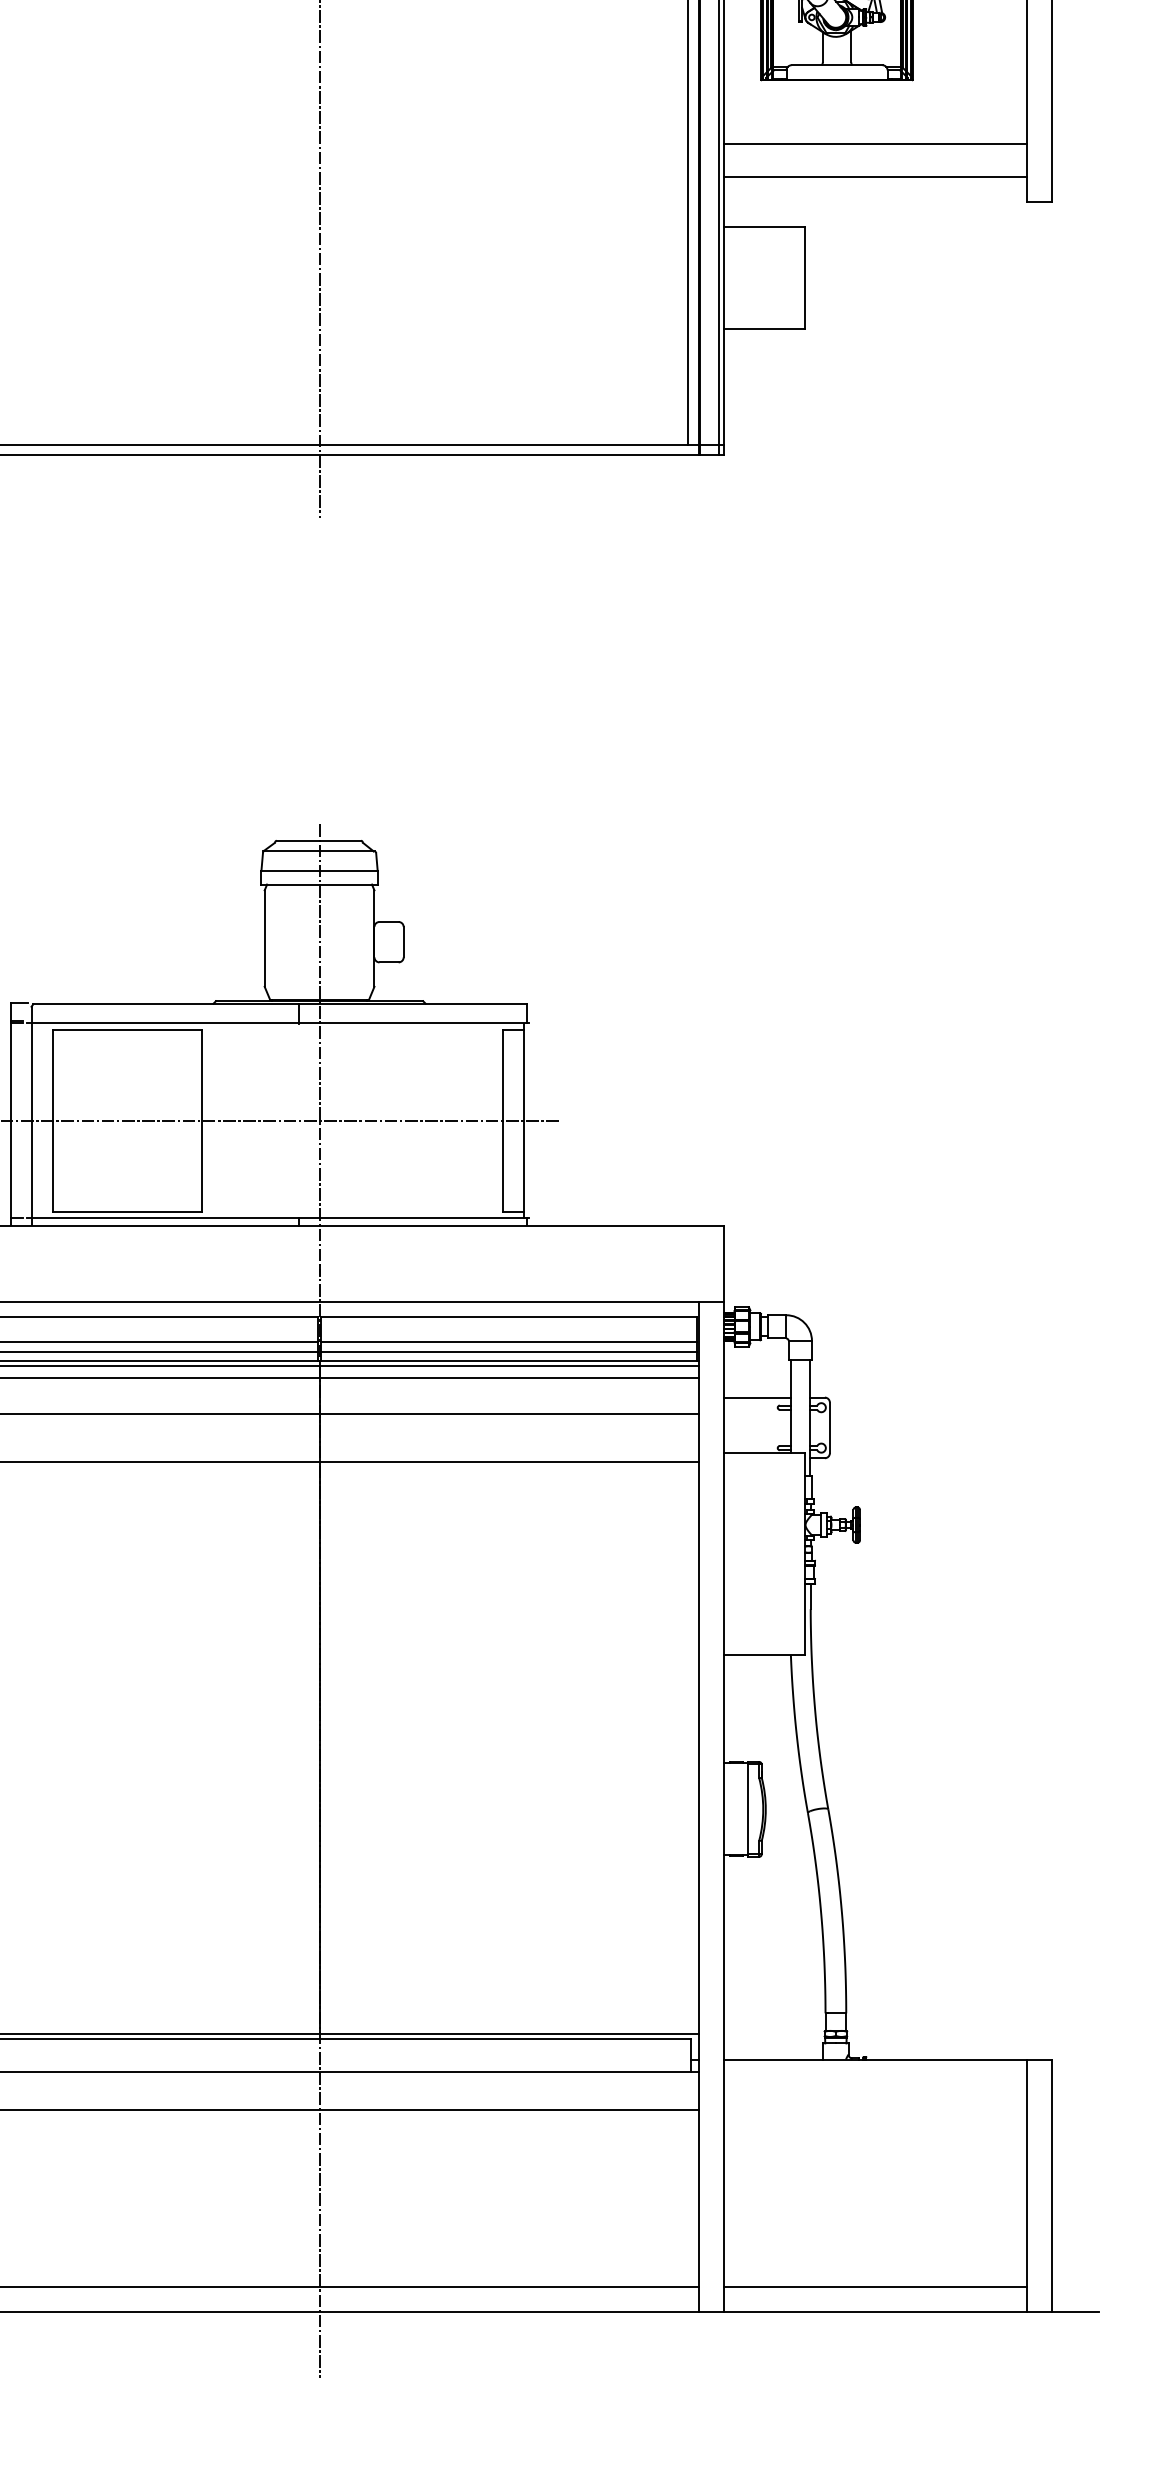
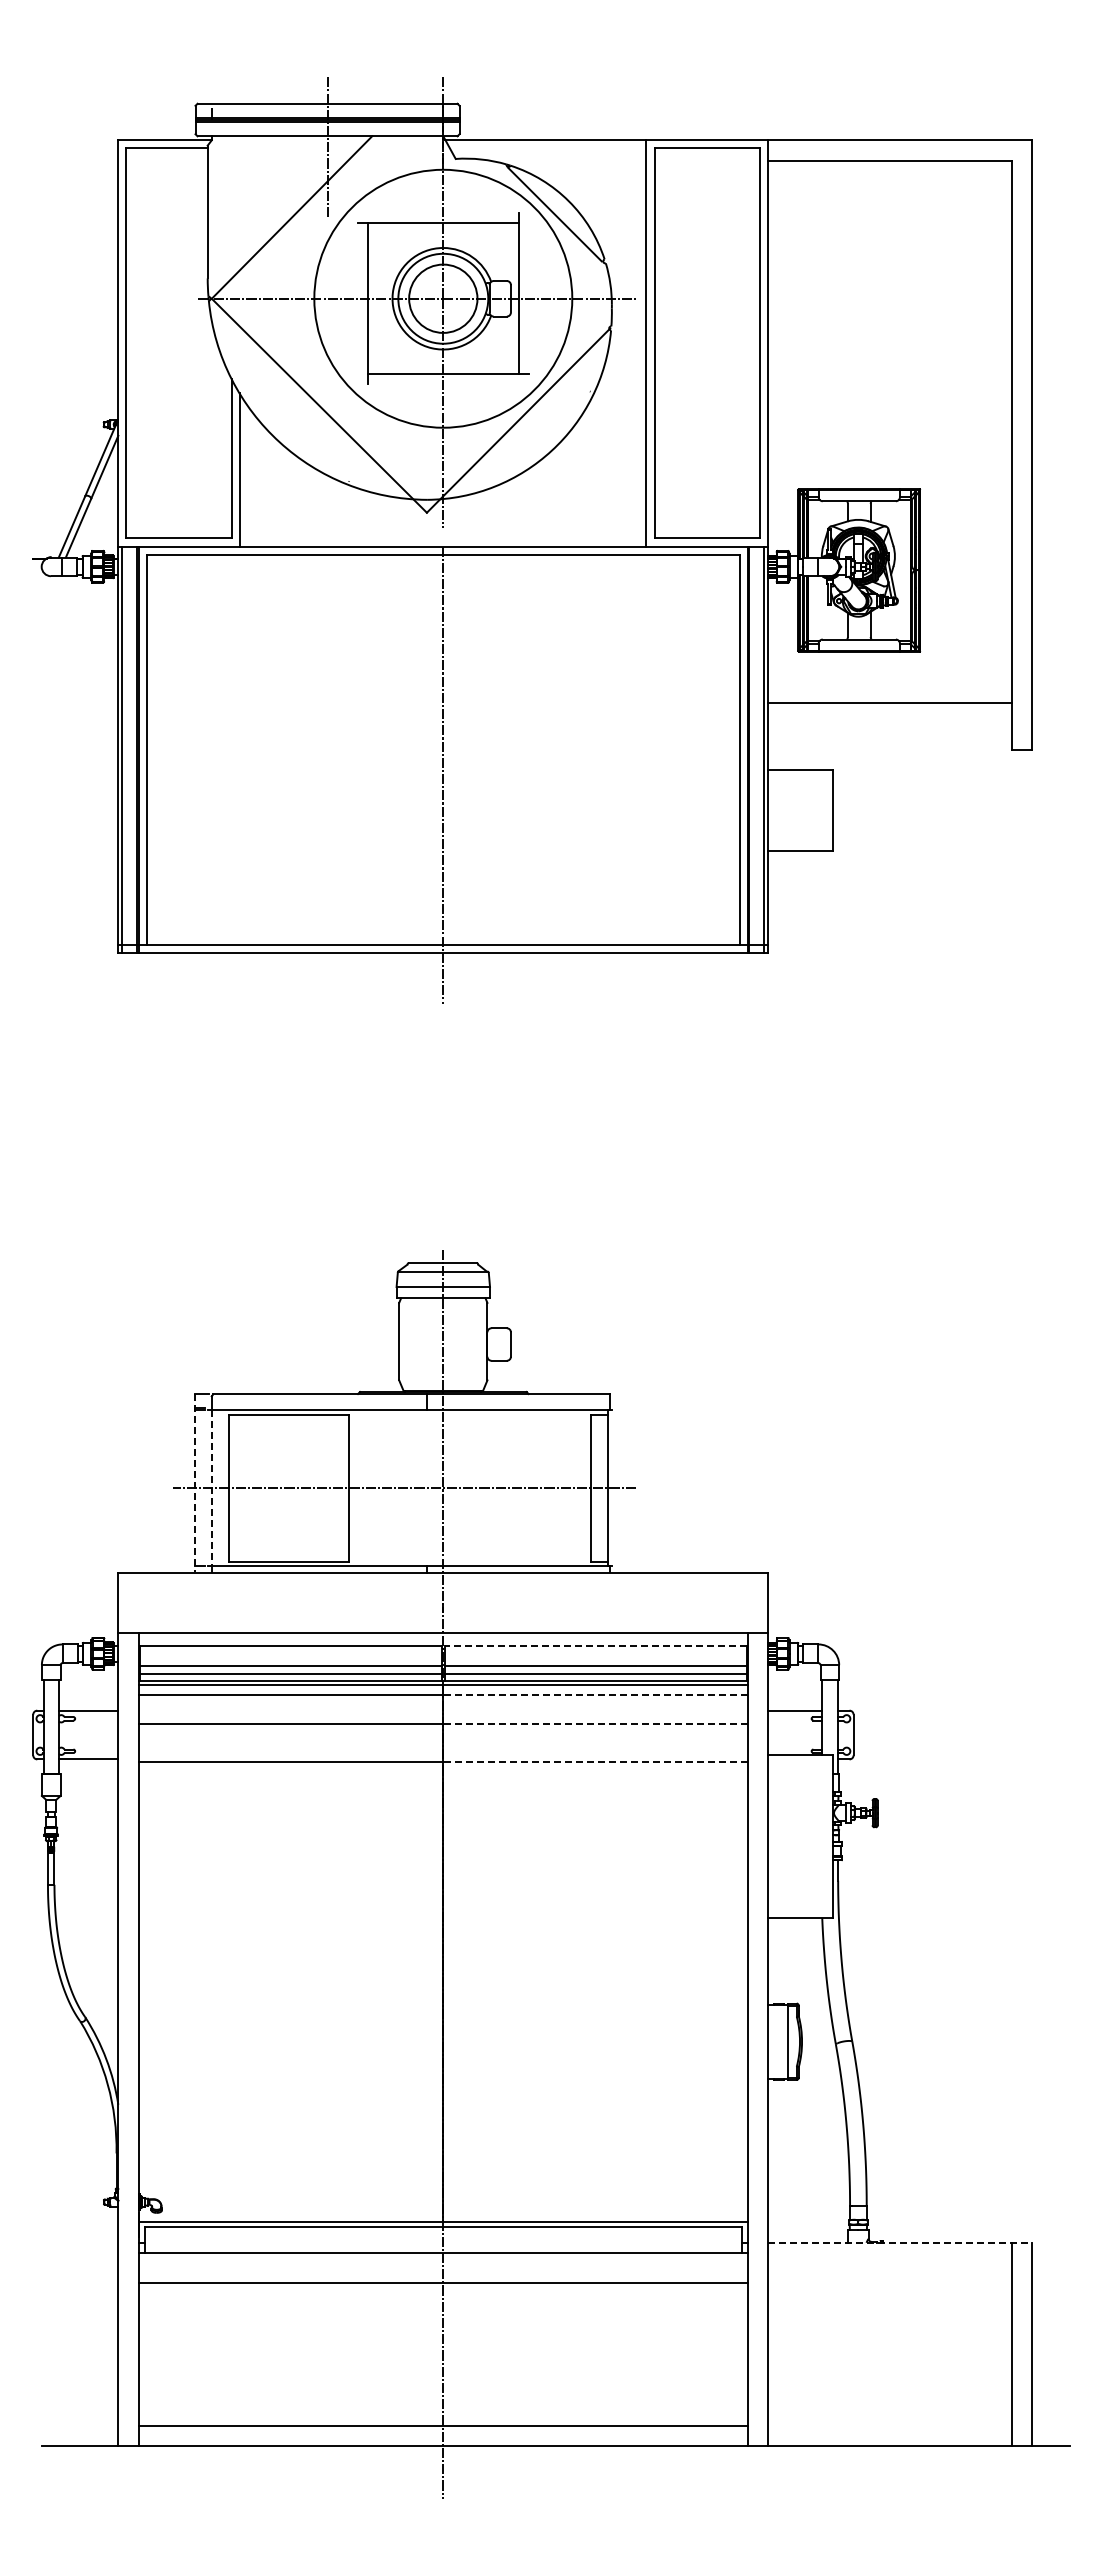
line: (875, 177) -> (890, 729), removed
line: (11, 1115) -> (195, 1483), solid -> dashed
line: (31, 1121) -> (211, 1488), solid -> dashed
line: (508, 1316) -> (595, 1645), solid -> dashed
line: (508, 1377) -> (595, 1694), solid -> dashed
line: (508, 1413) -> (595, 1723), solid -> dashed
line: (508, 1462) -> (595, 1762), solid -> dashed
line: (888, 2059) -> (900, 2242), solid -> dashed
line: (875, 2286) -> (890, 2425), removed

